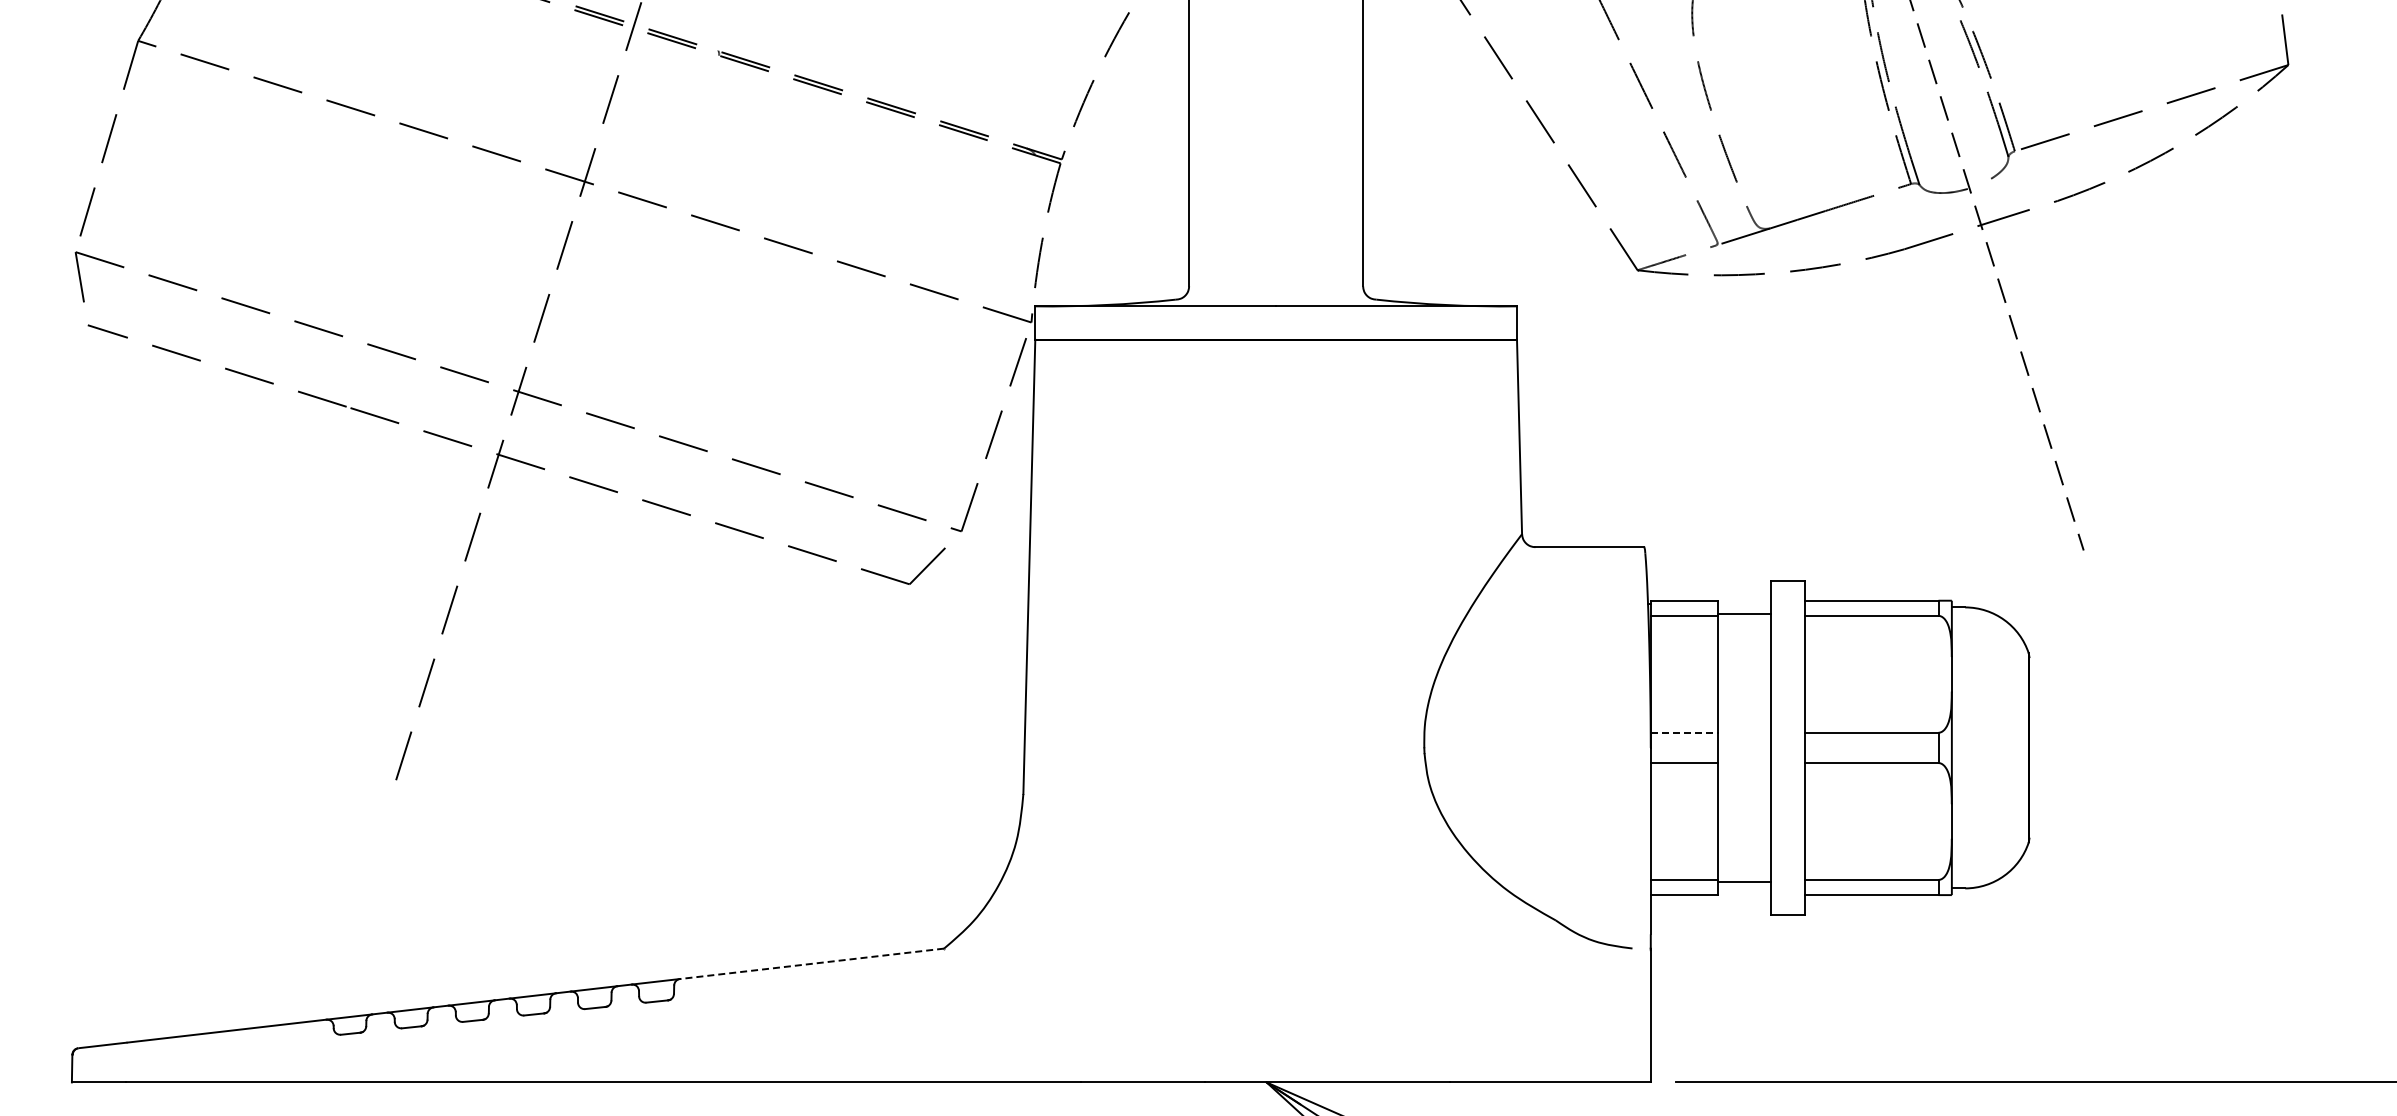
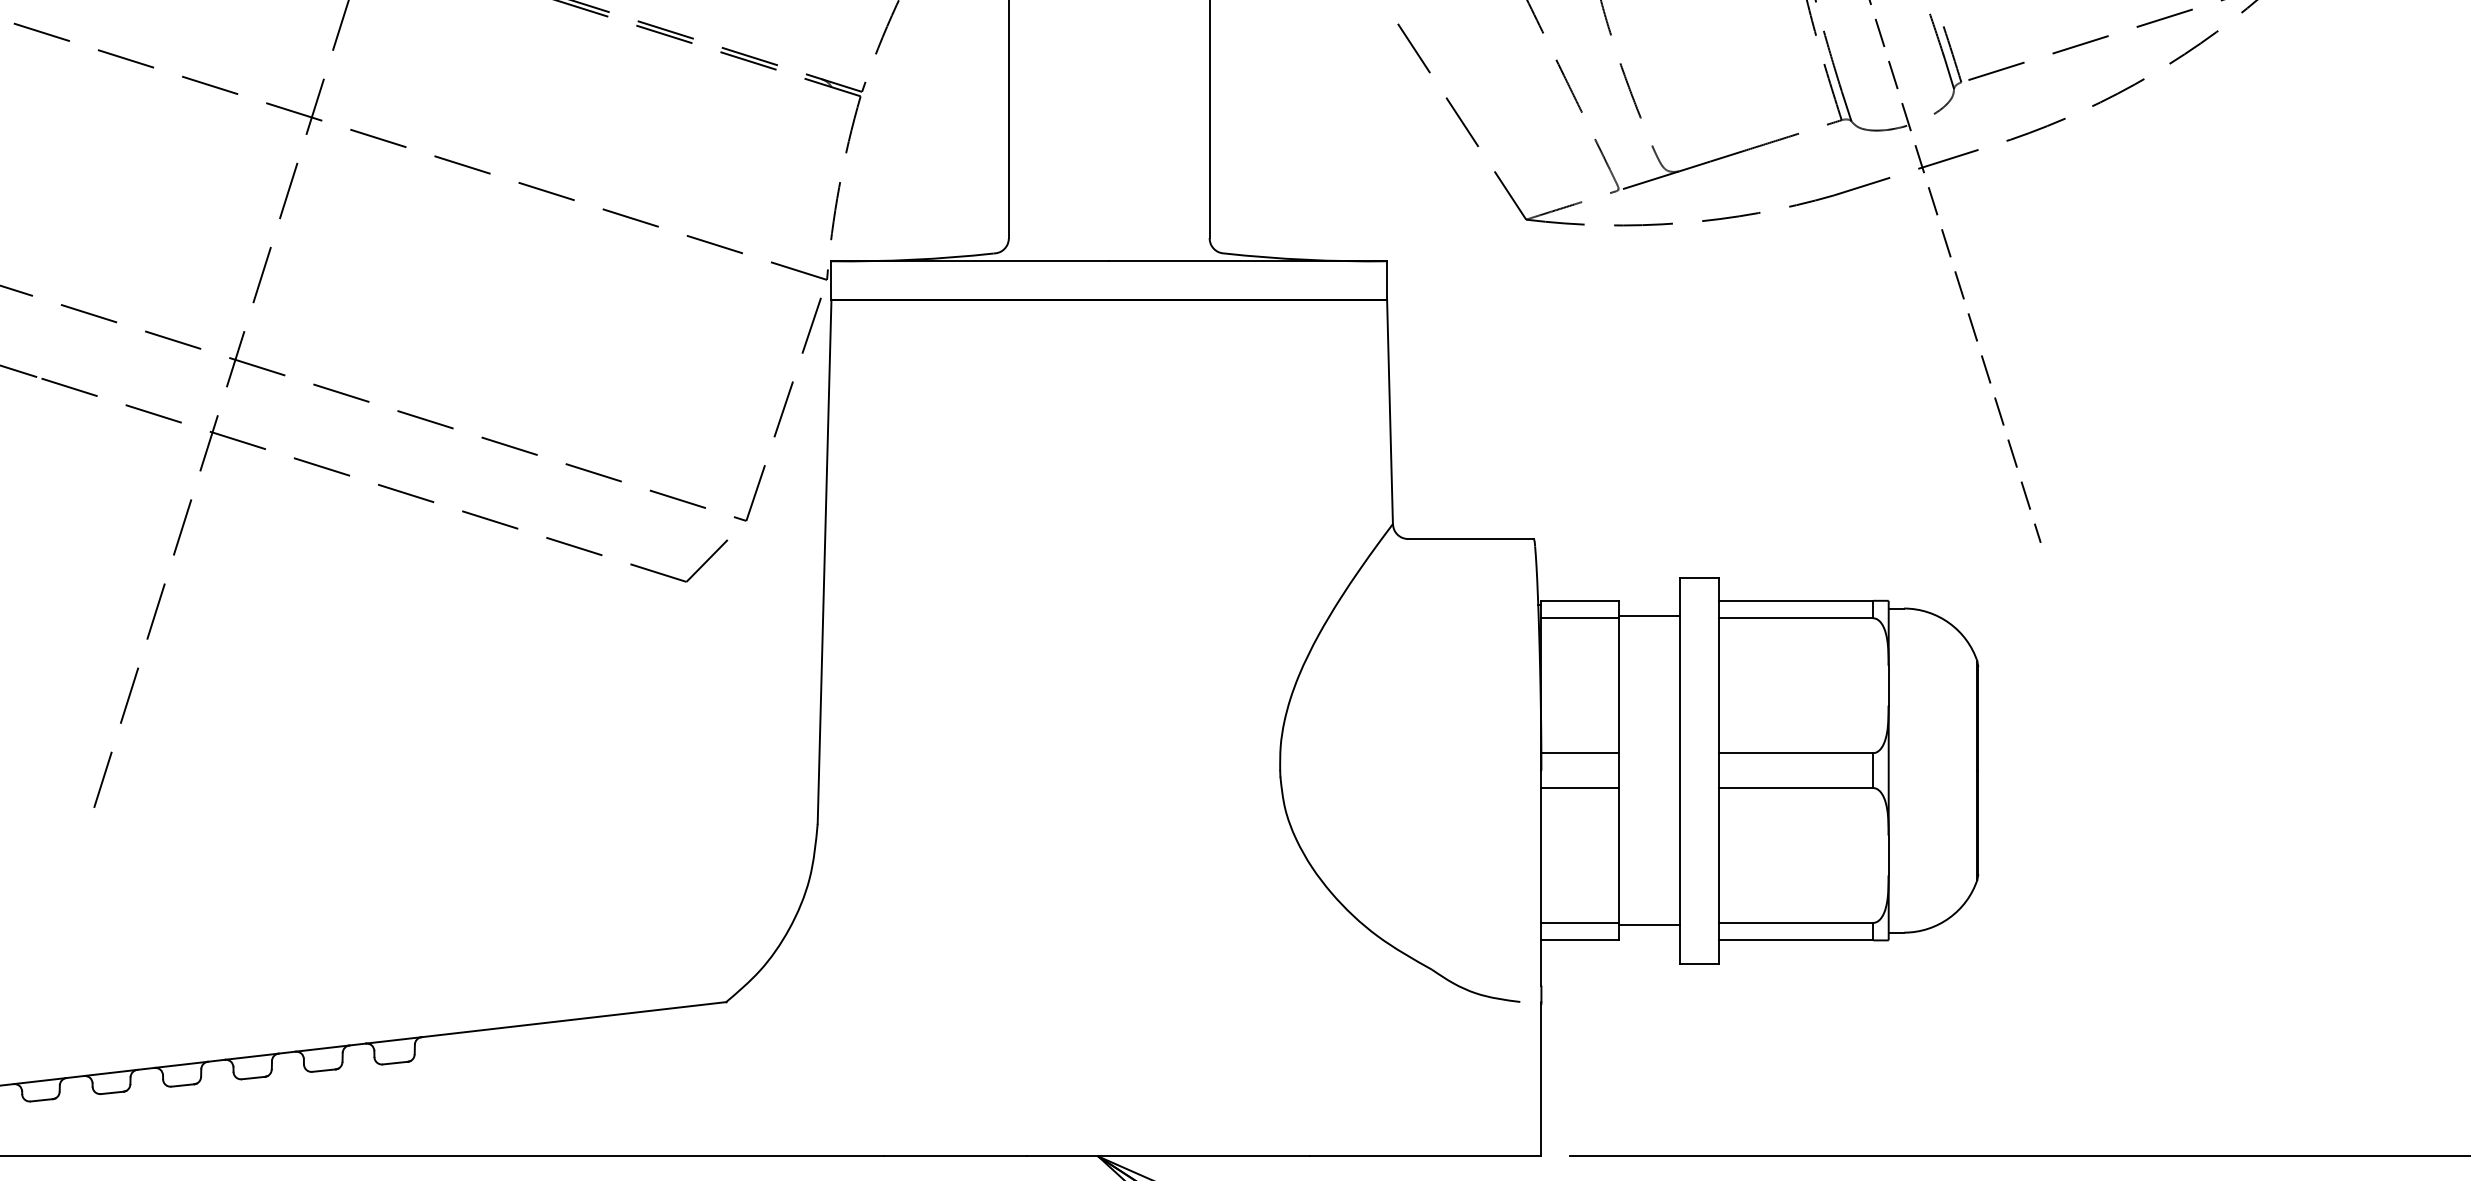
line: (1684, 732) -> (1580, 752), dashed -> solid
line: (812, 963) -> (574, 1019), dashed -> solid

